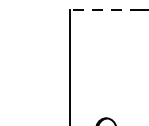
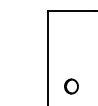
line: (104, 10) -> (70, 10), dashed -> solid

